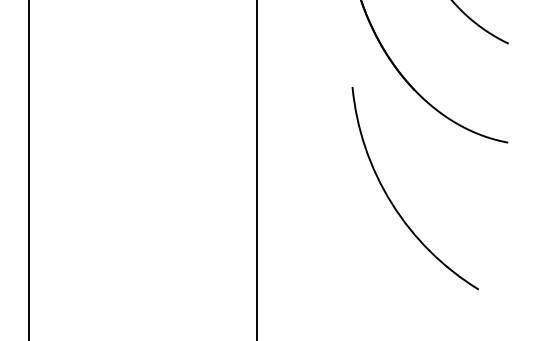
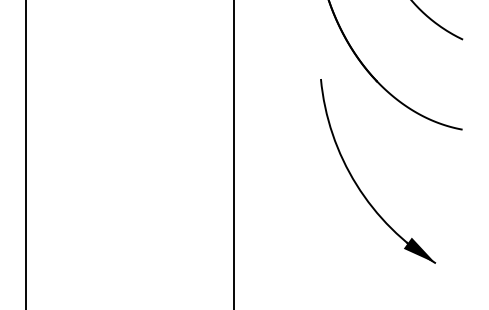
fill: (460, 275) -> (419, 250), added

